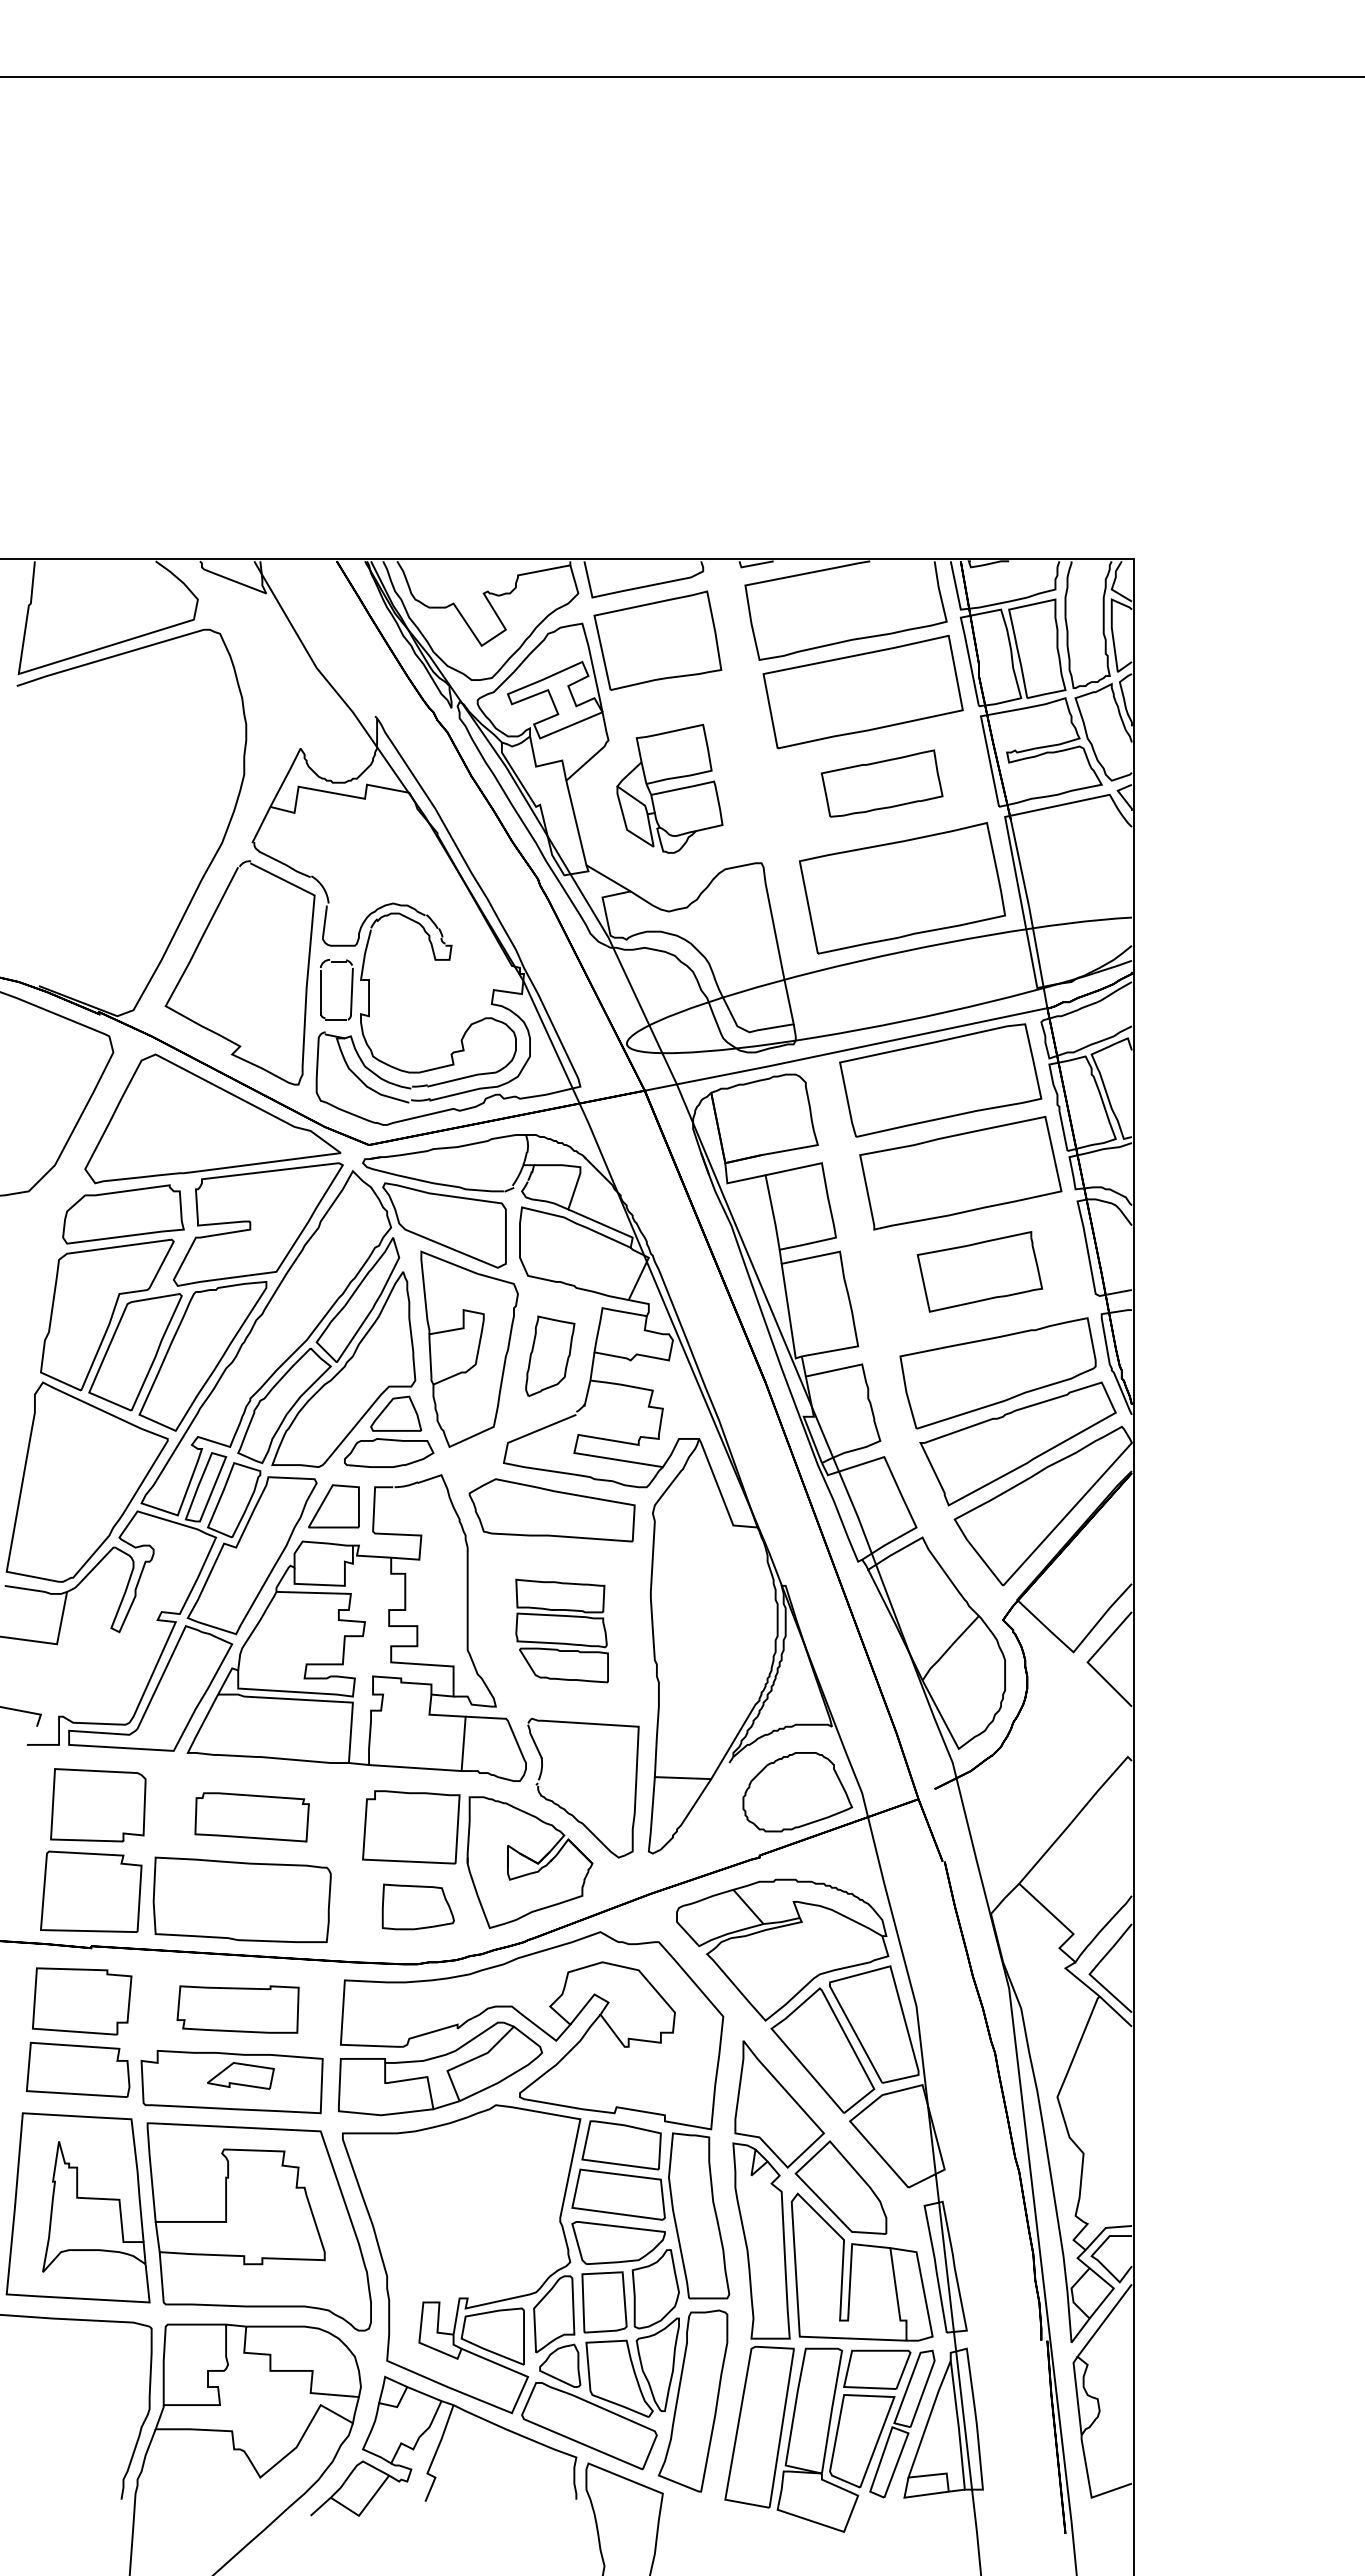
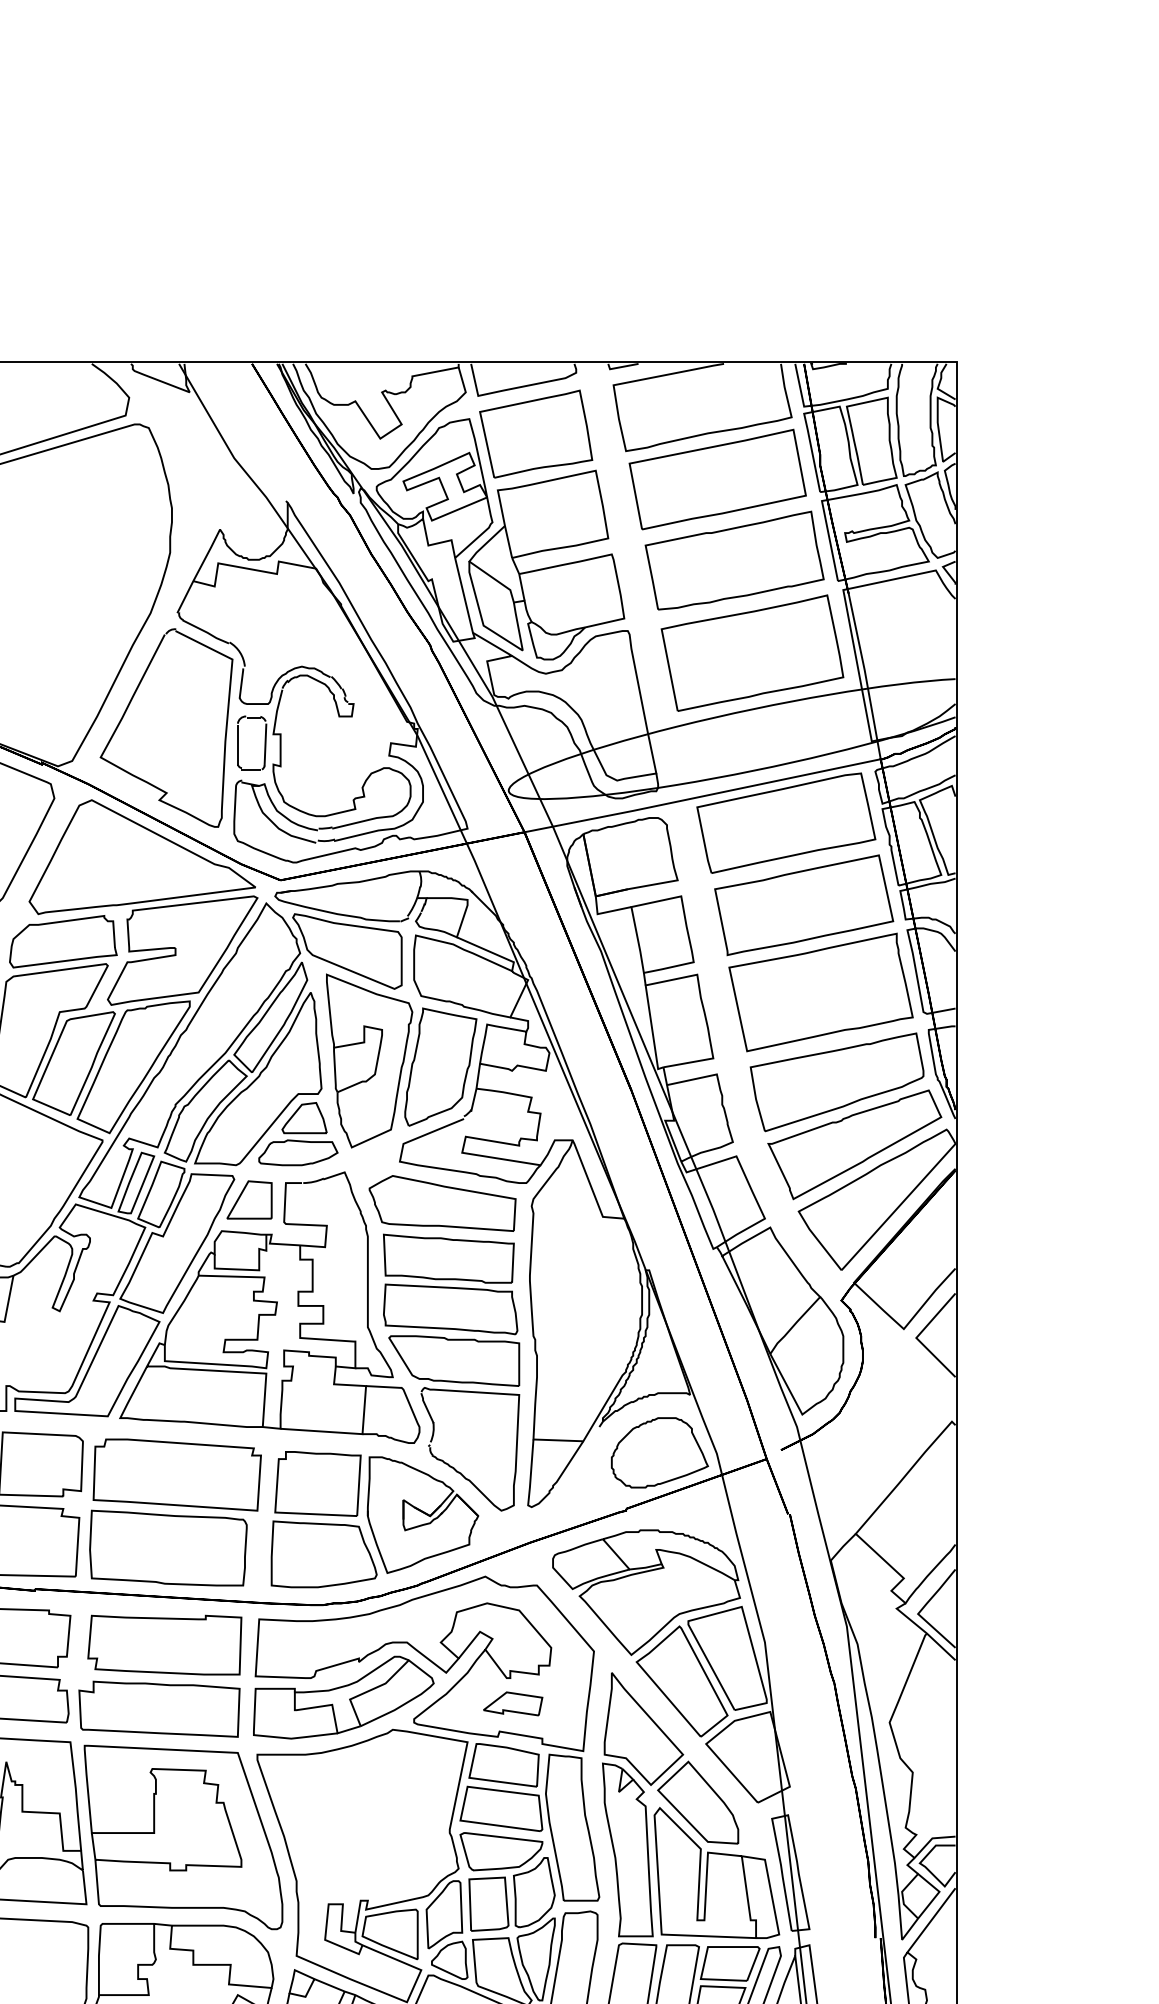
part: (881, 783) -> (733, 560), size x1.67
part: (669, 788) -> (546, 564), size x1.67
part: (979, 1271) -> (820, 992), size x1.67
part: (550, 1356) -> (441, 1067), size x1.67
part: (561, 1630) -> (450, 1309), size x1.67
part: (251, 1817) -> (176, 1475), size x1.67
part: (418, 1906) -> (324, 1553), size x1.67
part: (237, 2009) -> (164, 1645), size x1.43
part: (240, 2075) -> (512, 1703), moved

